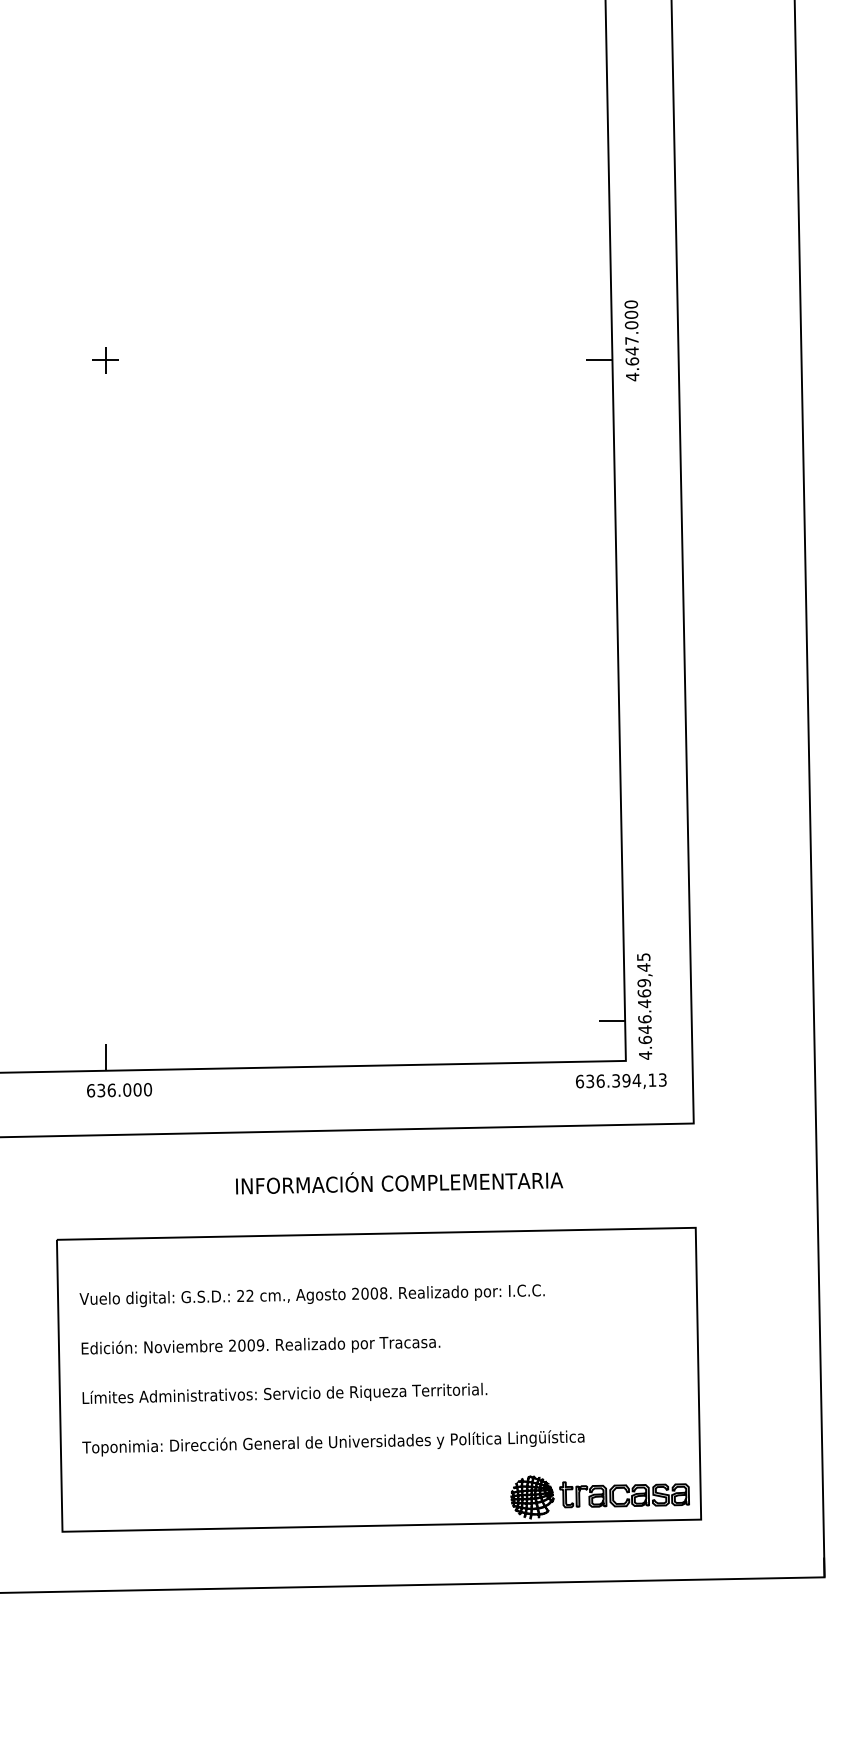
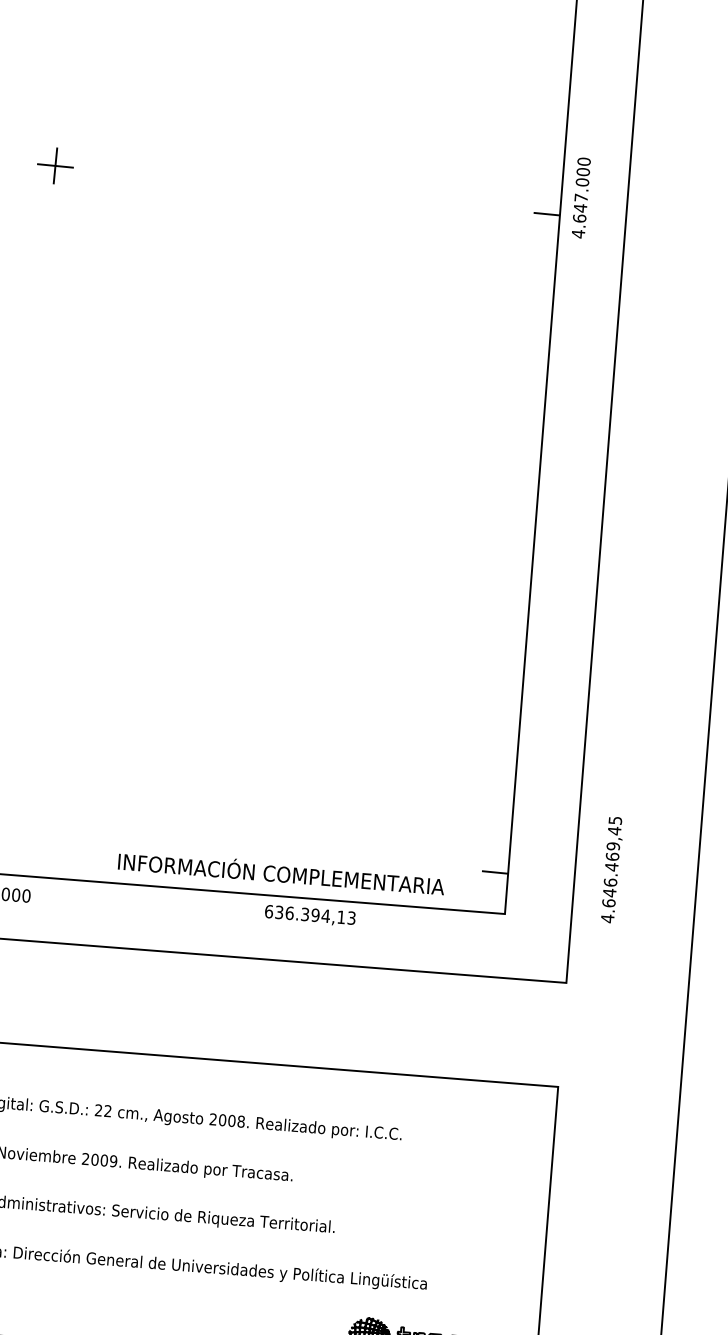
part: (105, 360) -> (55, 166), size x1.4
text: (644, 1006) -> (611, 869), moved
text: (621, 1080) -> (310, 914), moved
text: (399, 1183) -> (281, 874), moved

